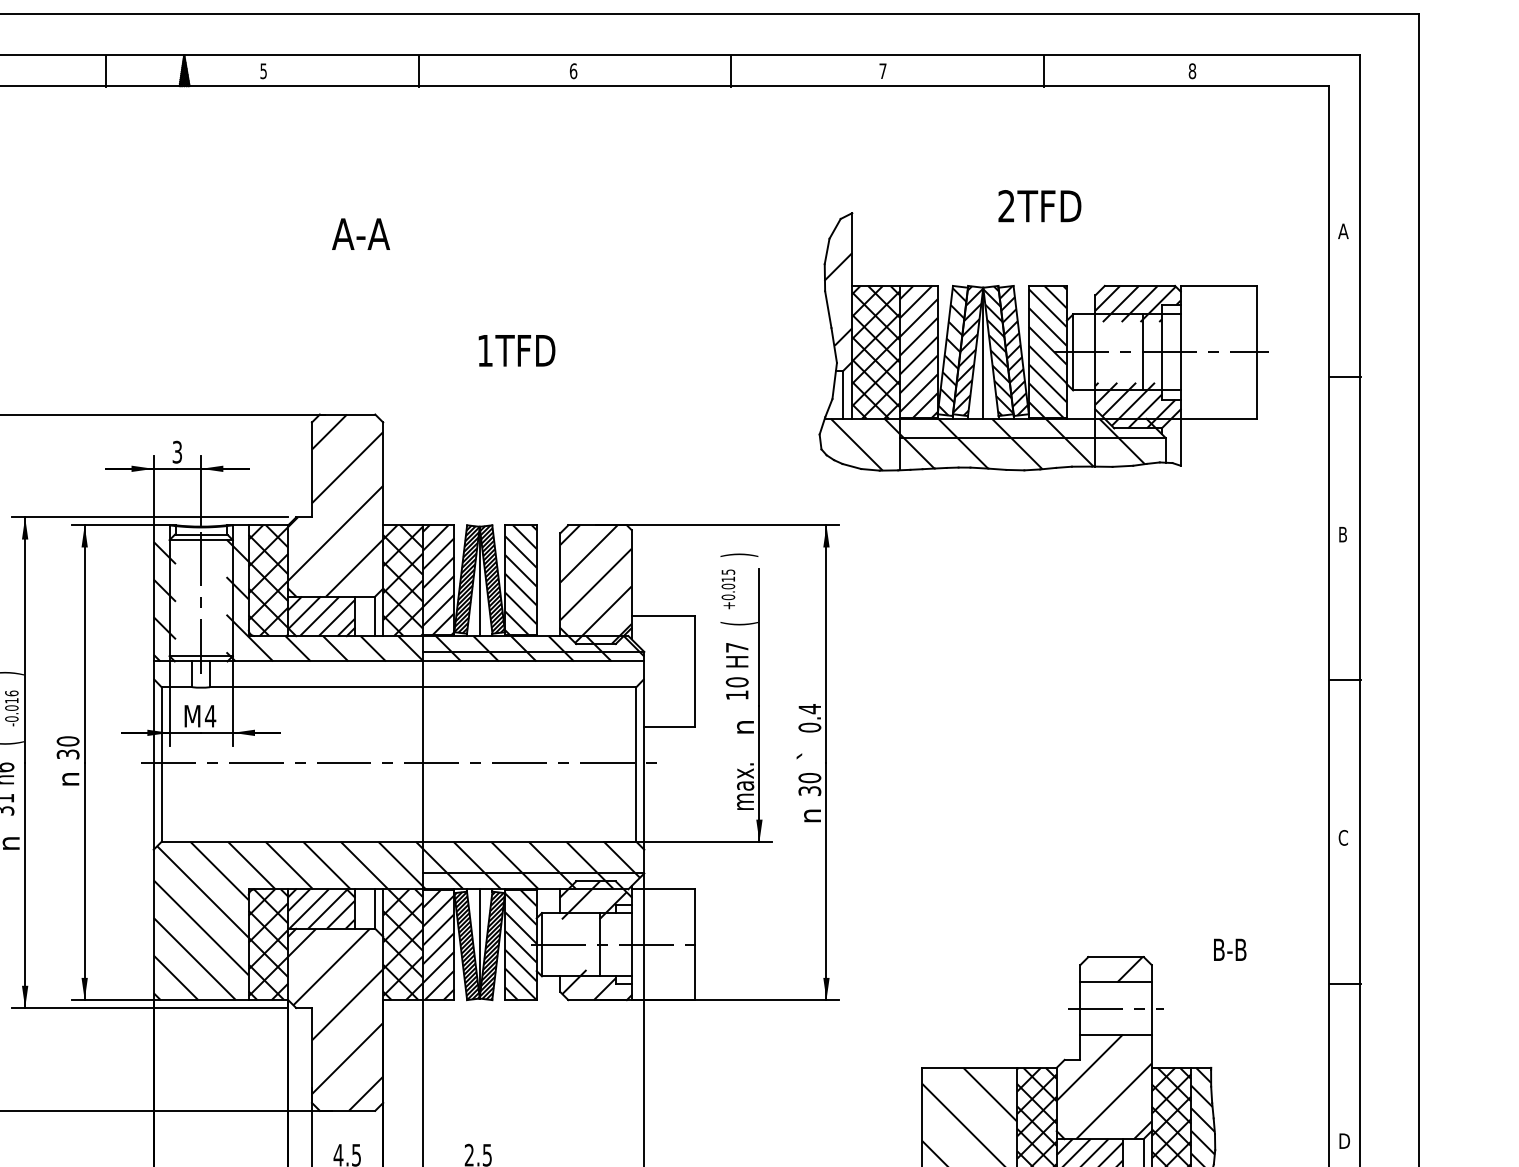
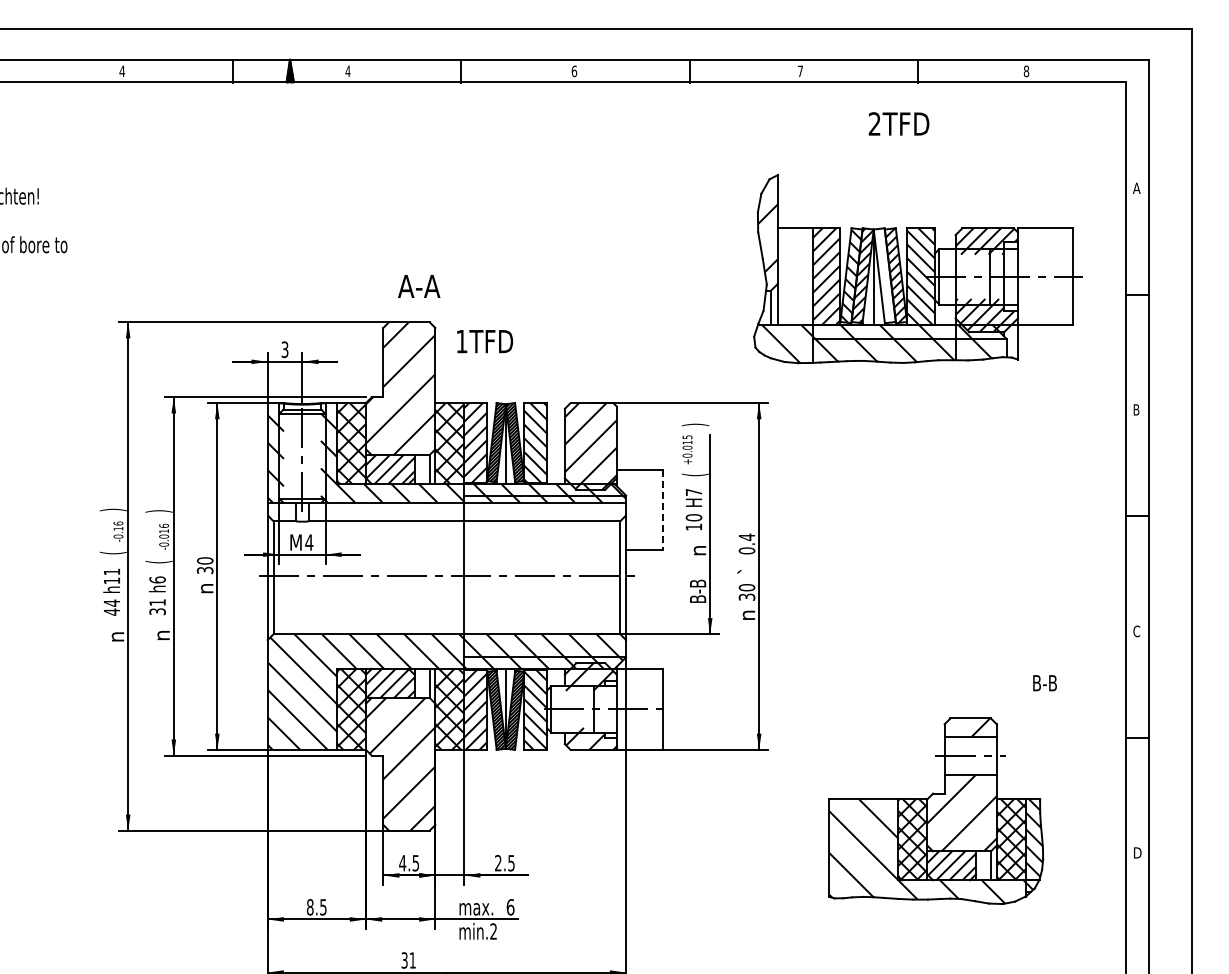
text: (262, 71) -> (347, 71), 5 -> 4
text: (1039, 205) -> (898, 123), moved
text: (361, 234) -> (419, 286), moved
text: (517, 350) -> (485, 341), moved
hatch: (998, 350) -> (884, 275), removed
hatch: (876, 352) -> (795, 276), removed
line: (695, 672) -> (663, 510), solid -> dashed
text: (743, 785) -> (698, 593), max. -> B-B
text: (1229, 950) -> (1044, 683), moved

